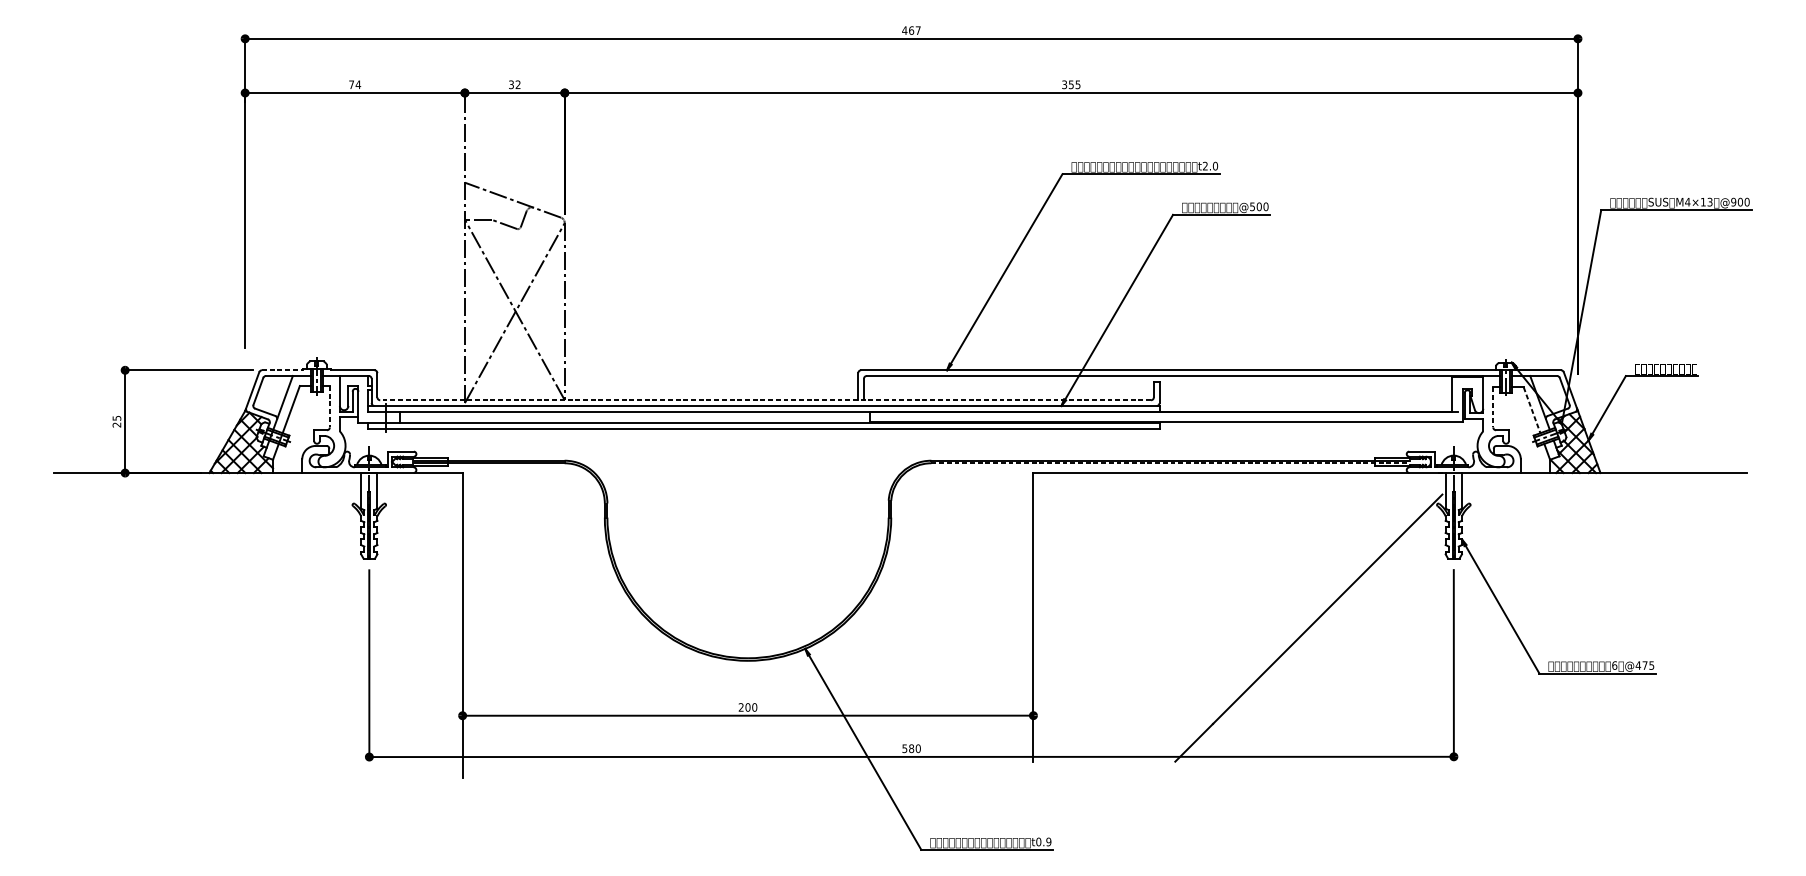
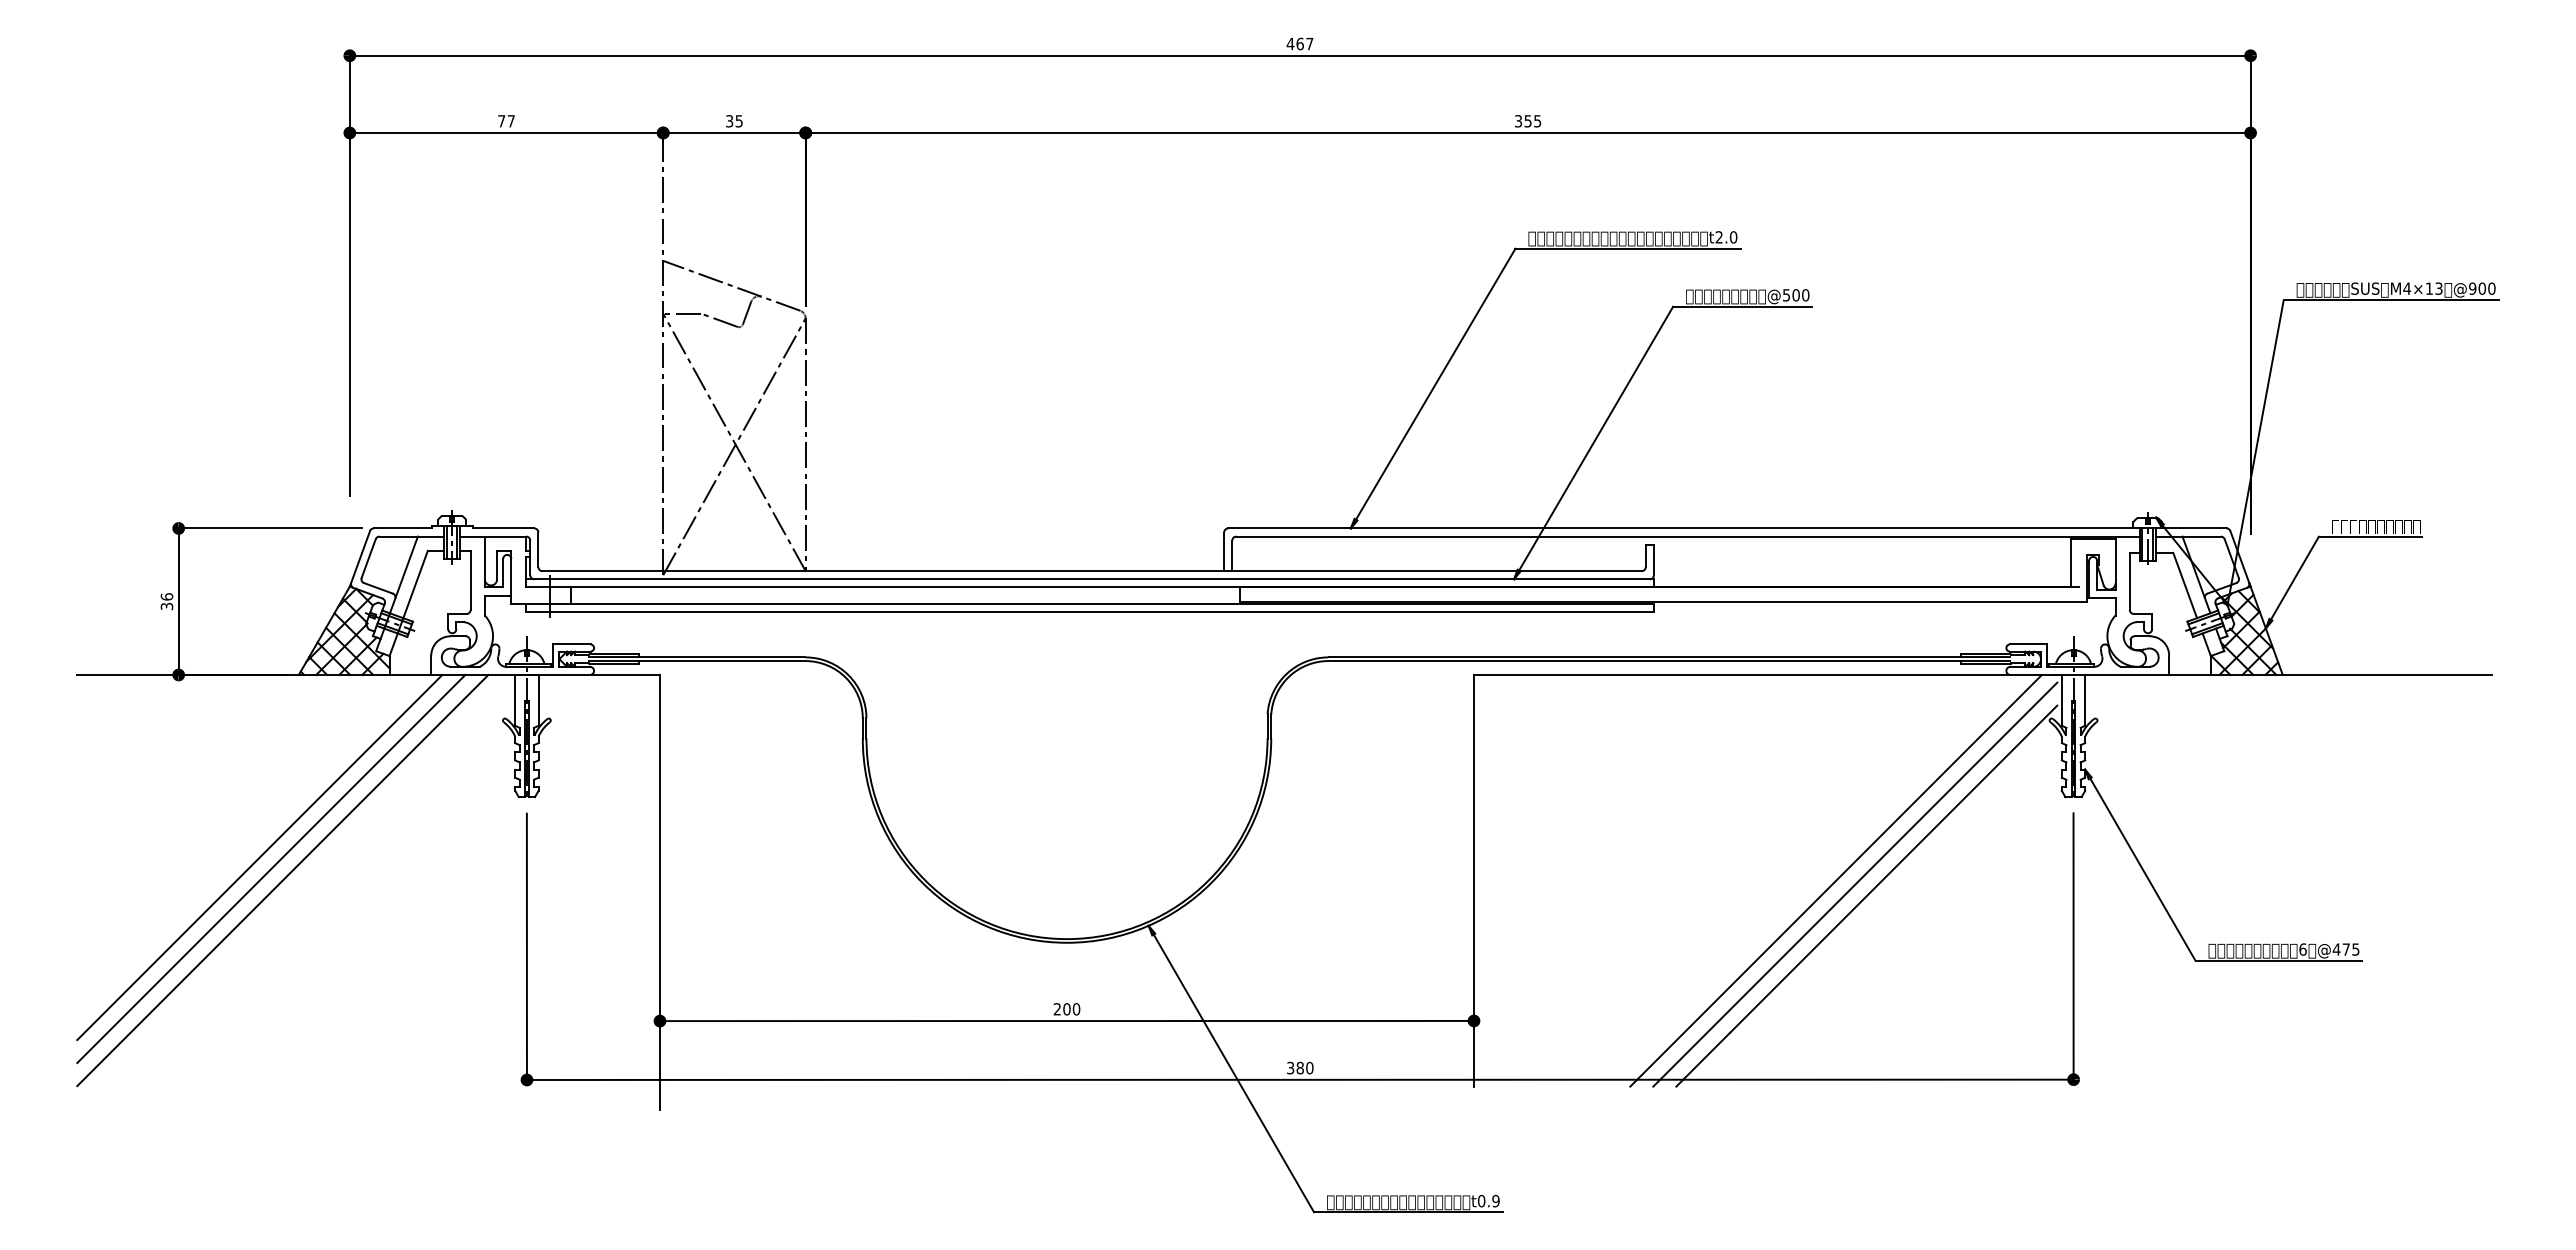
text: (358, 84) -> (511, 121), 74 -> 77
text: (517, 84) -> (738, 121), 32 -> 35
line: (282, 370) -> (403, 528), dashed -> solid
line: (765, 400) -> (1092, 571), dashed -> solid
line: (329, 406) -> (470, 580), dashed -> solid
line: (1493, 407) -> (2129, 581), dashed -> solid
line: (1532, 410) -> (2185, 585), dashed -> solid
text: (116, 421) -> (166, 601), 25 -> 36
line: (1170, 463) -> (1669, 661), dashed -> solid
line: (181, 601) -> (259, 857), added
line: (190, 608) -> (271, 868), added
line: (197, 617) -> (282, 880), added
line: (1286, 617) -> (1835, 880), added
line: (1300, 619) -> (1855, 884), added
text: (904, 748) -> (1290, 1067), 580 -> 380

